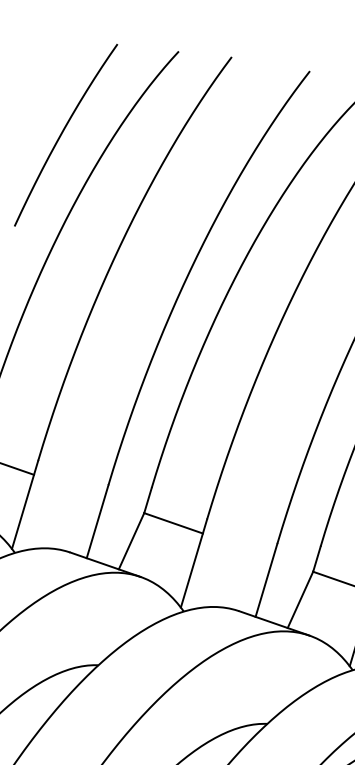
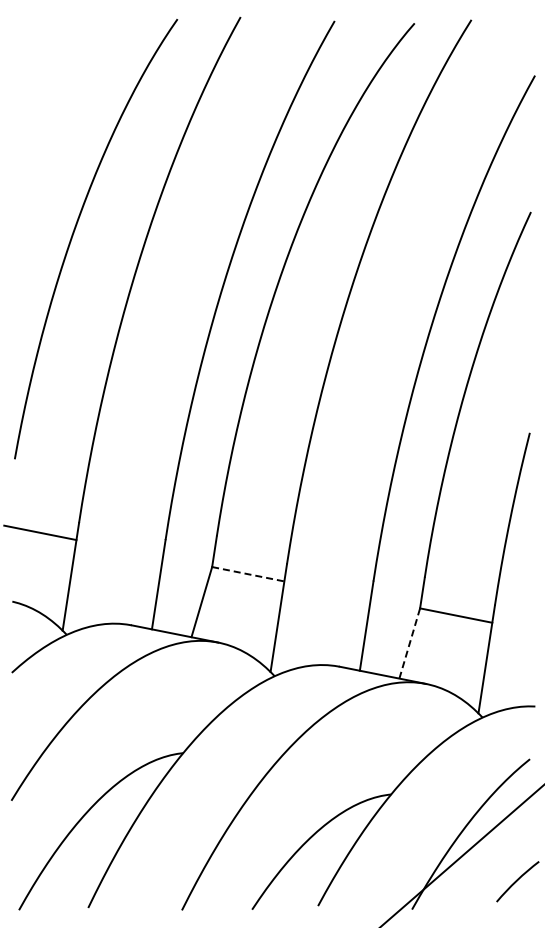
curve: (62, 133) -> (54, 134), removed
line: (173, 523) -> (248, 574), solid -> dashed
line: (300, 599) -> (409, 643), solid -> dashed

